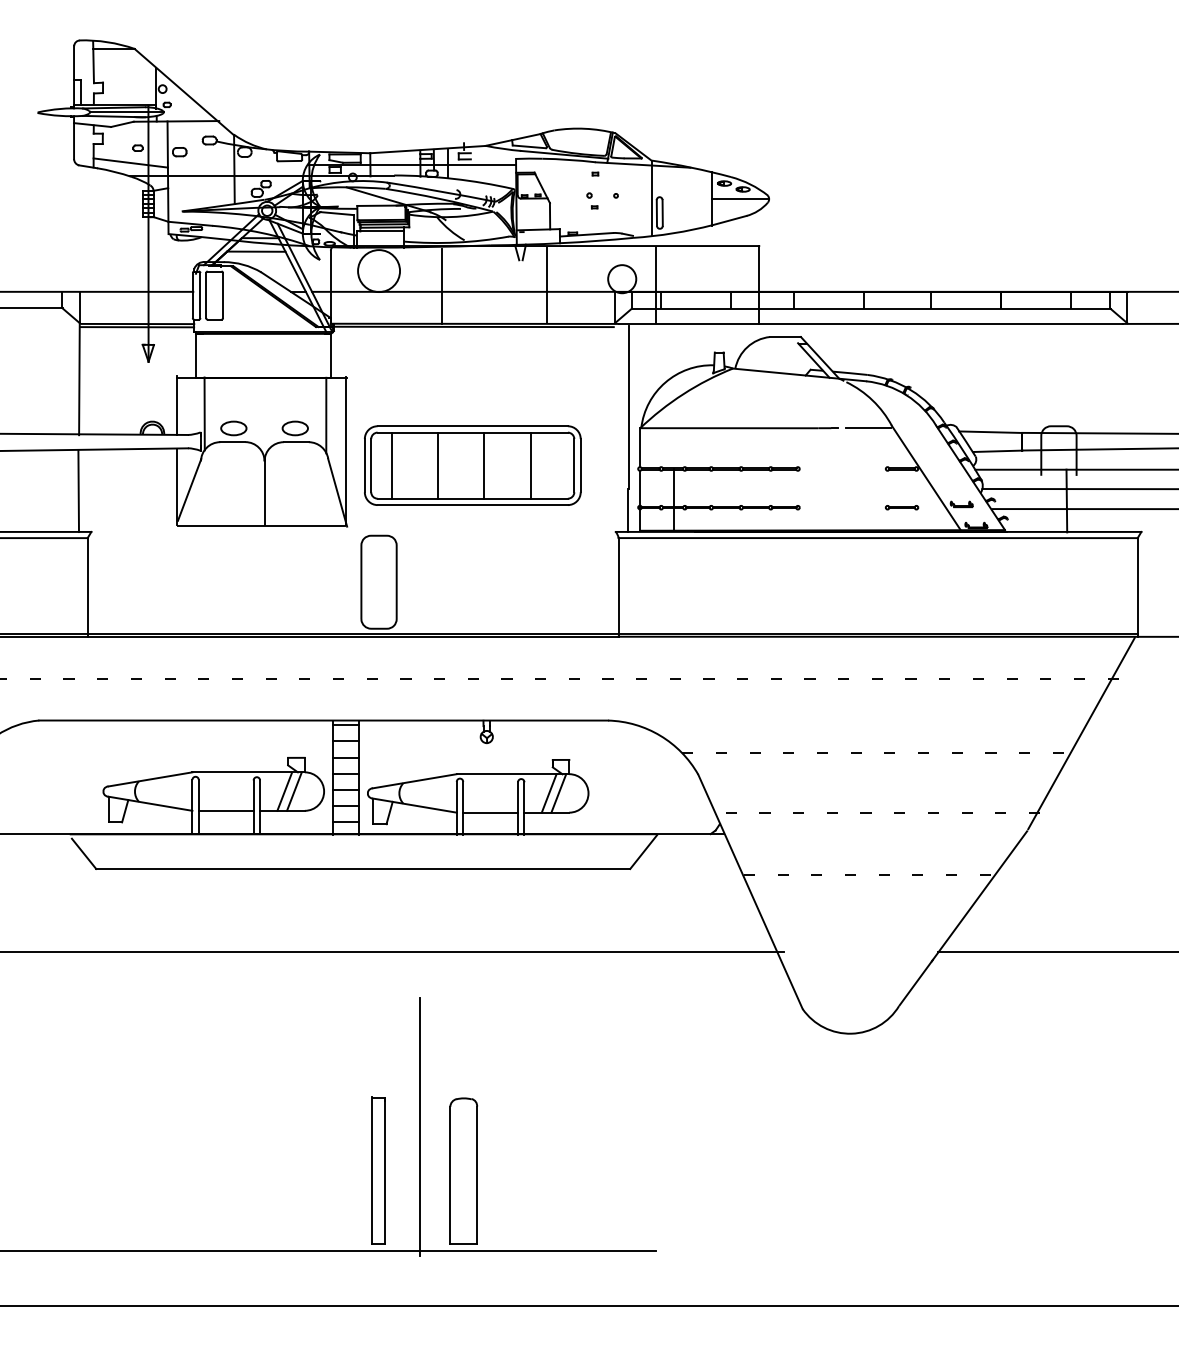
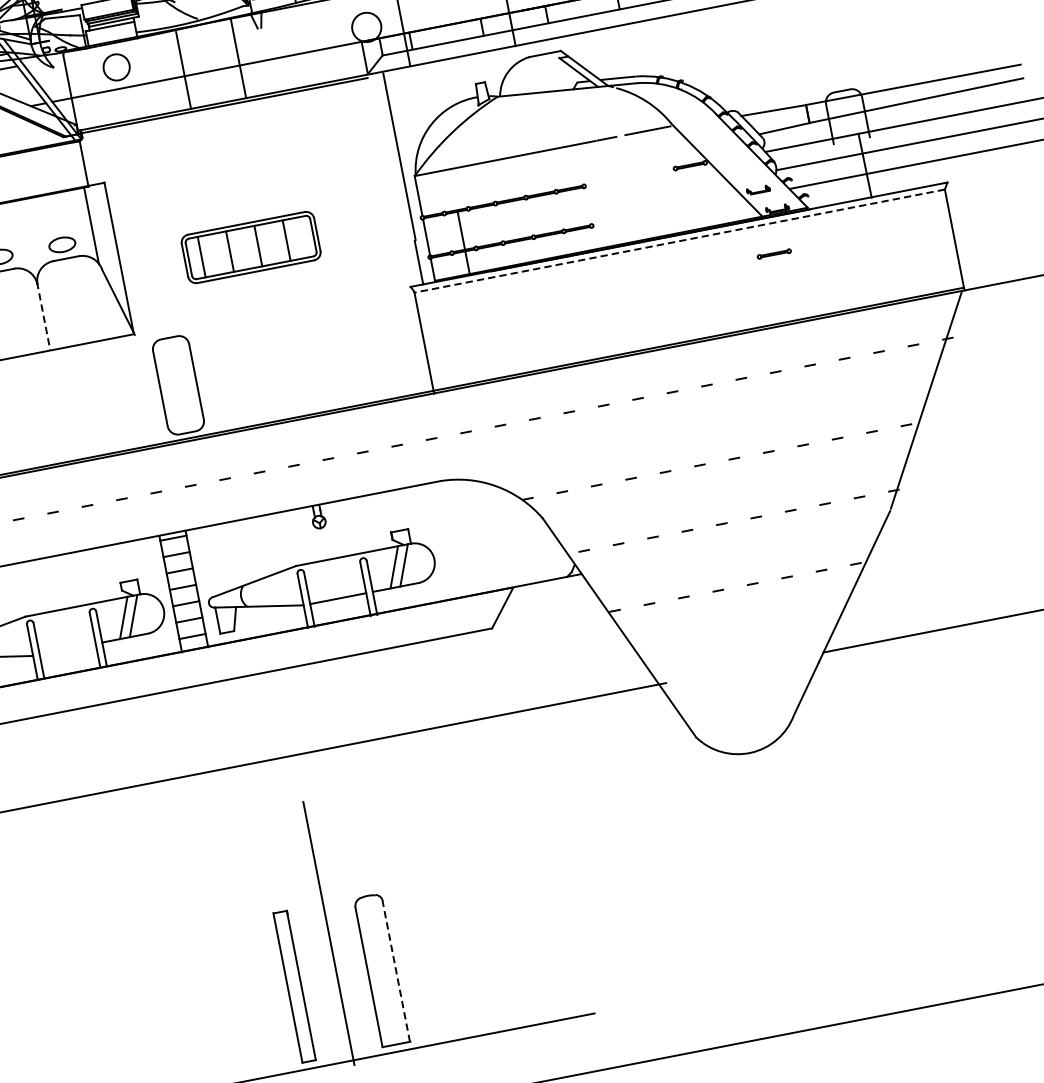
circle: (379, 271) -> (117, 67), size x0.6
line: (546, 284) -> (238, 57), moved
part: (472, 465) -> (250, 247), size x0.6
line: (264, 492) -> (43, 316), solid -> dashed
part: (901, 507) -> (773, 254), moved
line: (878, 538) -> (680, 241), solid -> dashed
line: (225, 810) -> (66, 649), removed
line: (477, 1175) -> (396, 971), solid -> dashed

